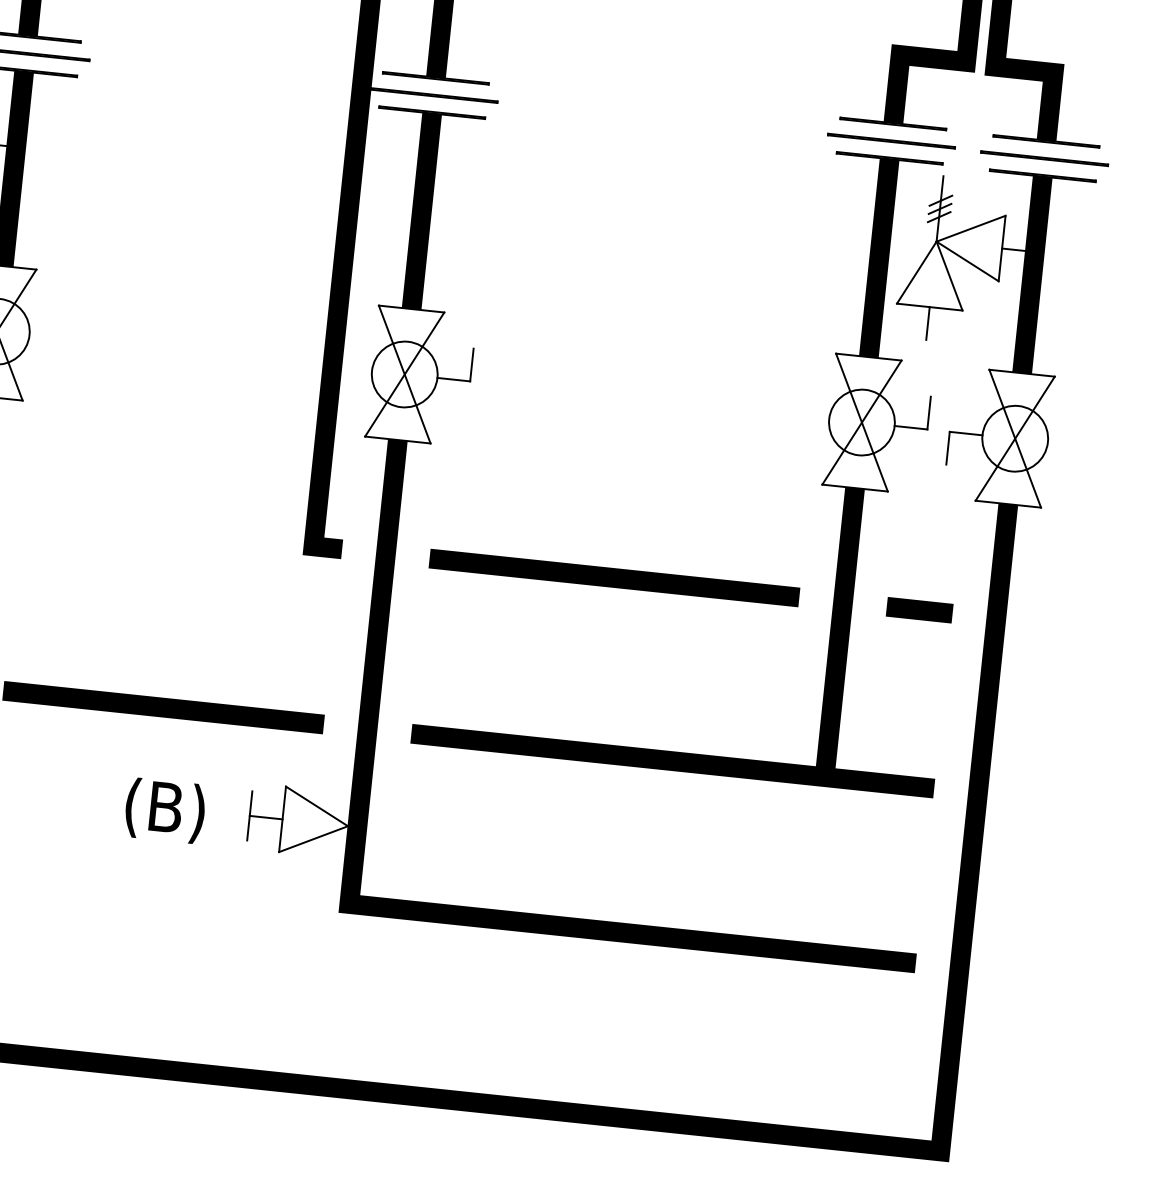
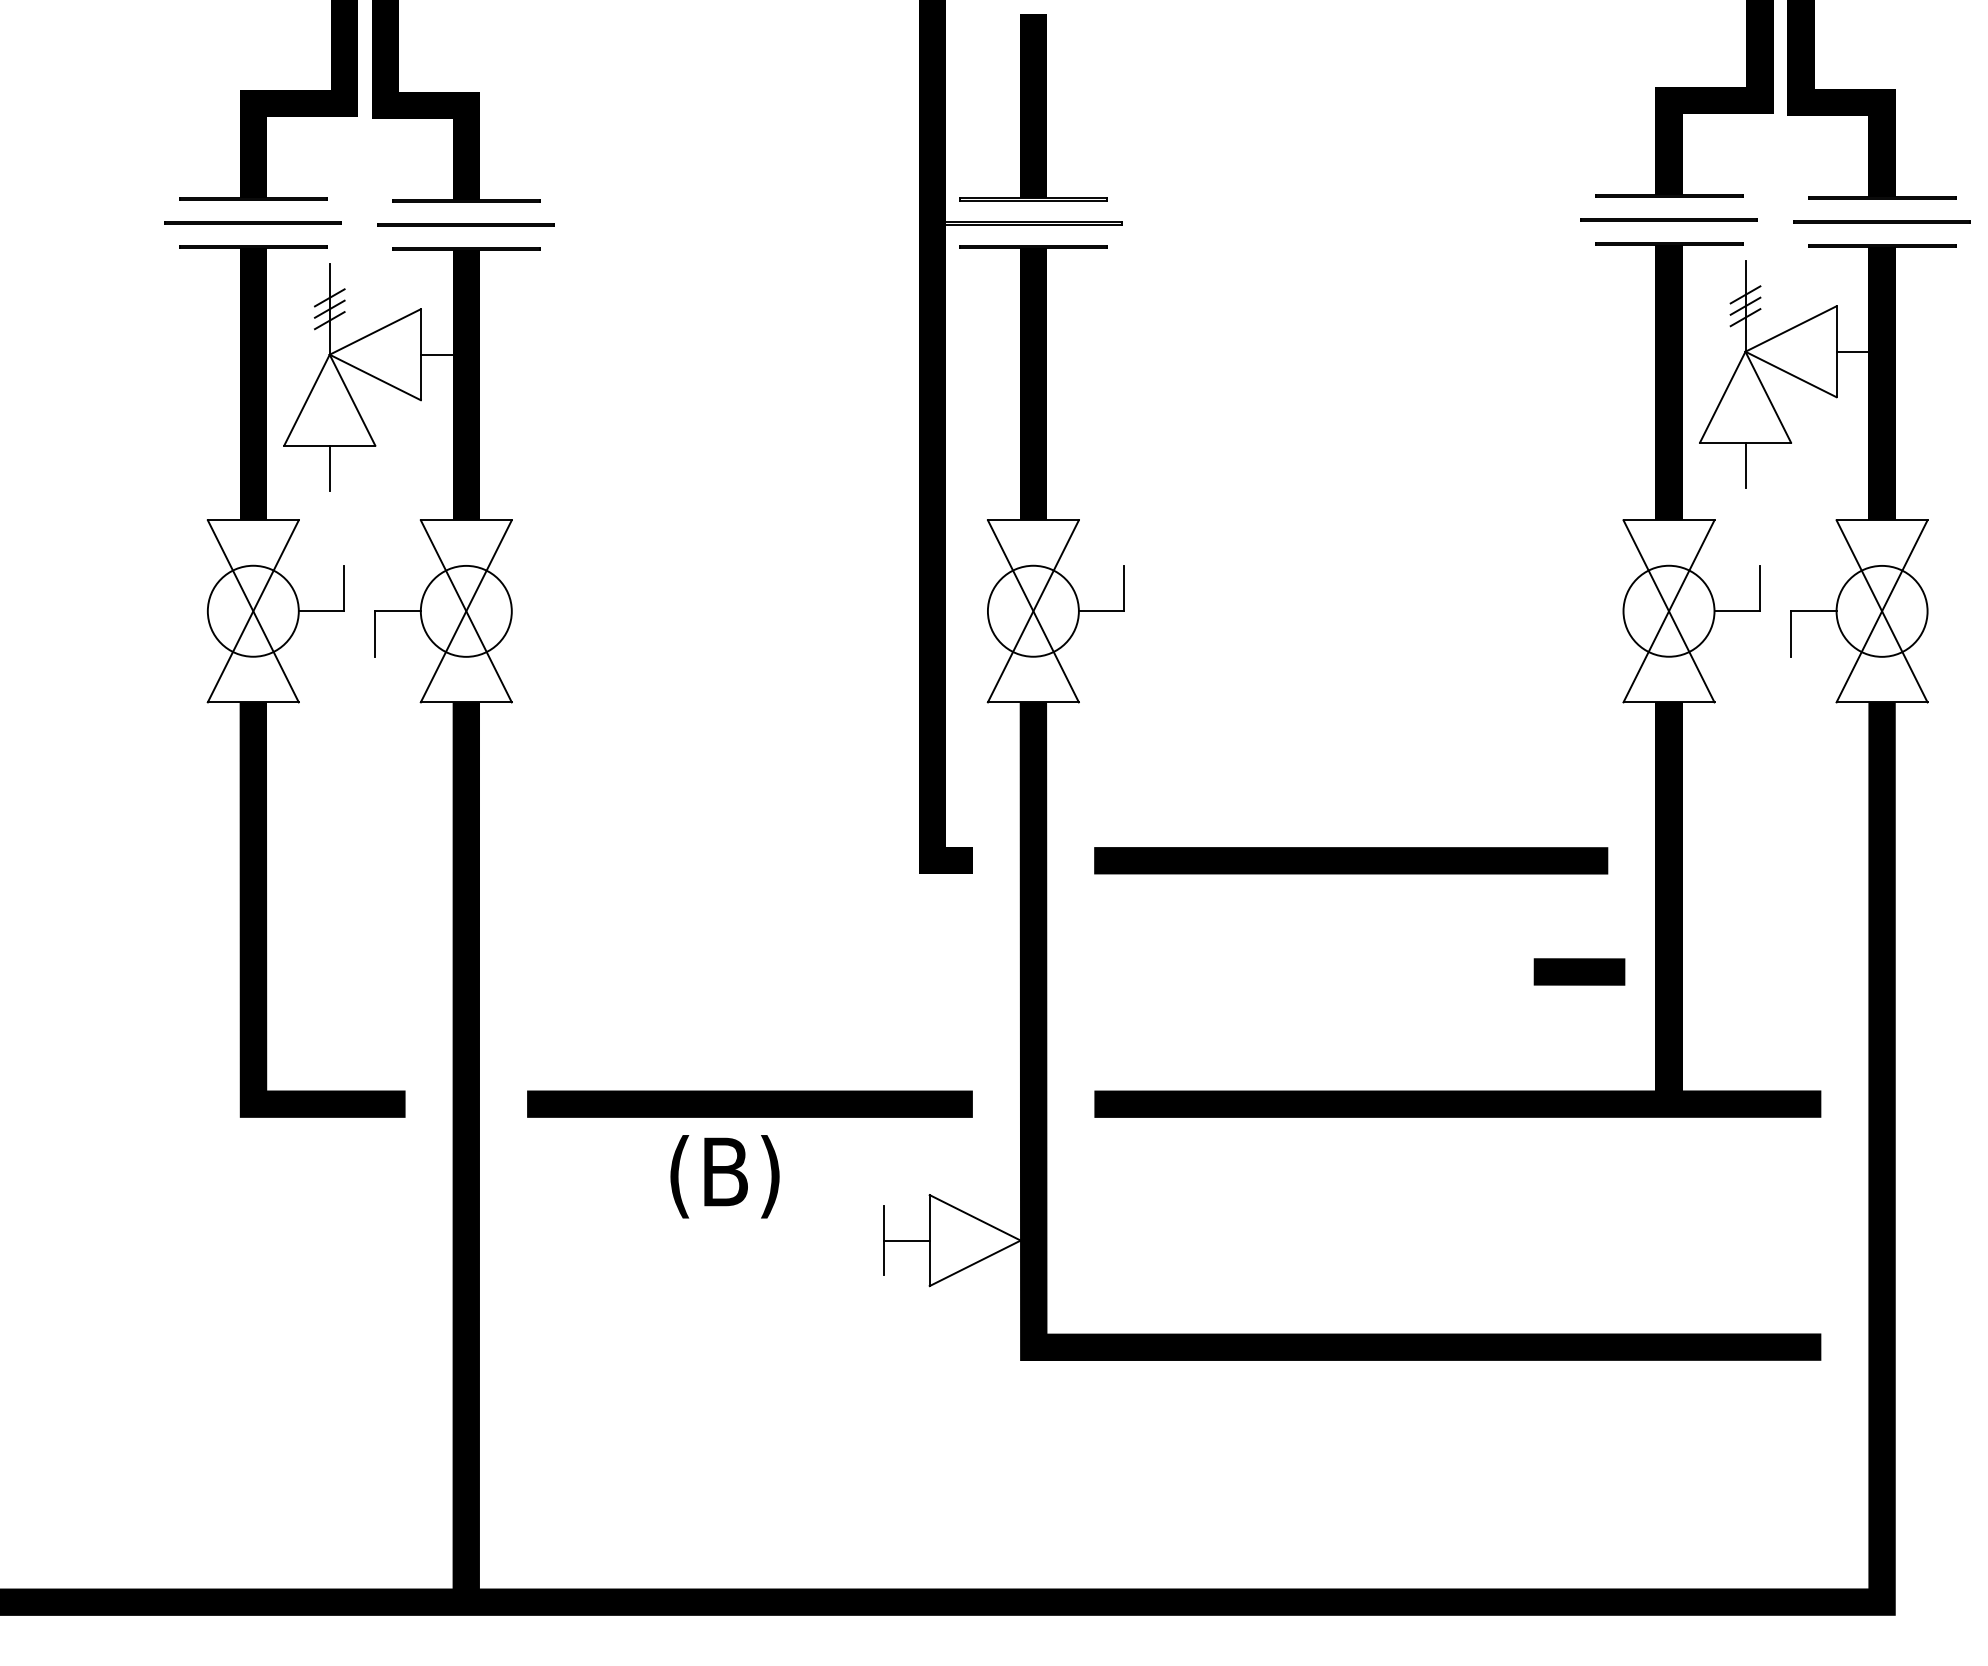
line: (919, 609) -> (1579, 971), moved
text: (164, 810) -> (724, 1176), moved

